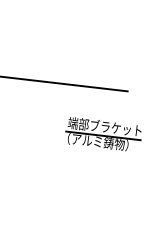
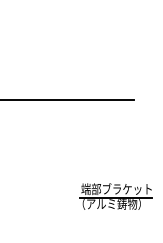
part: (102, 134) -> (115, 196), moved

